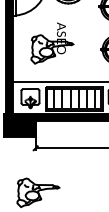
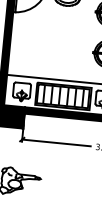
part: (52, 43) -> (47, 42), removed

